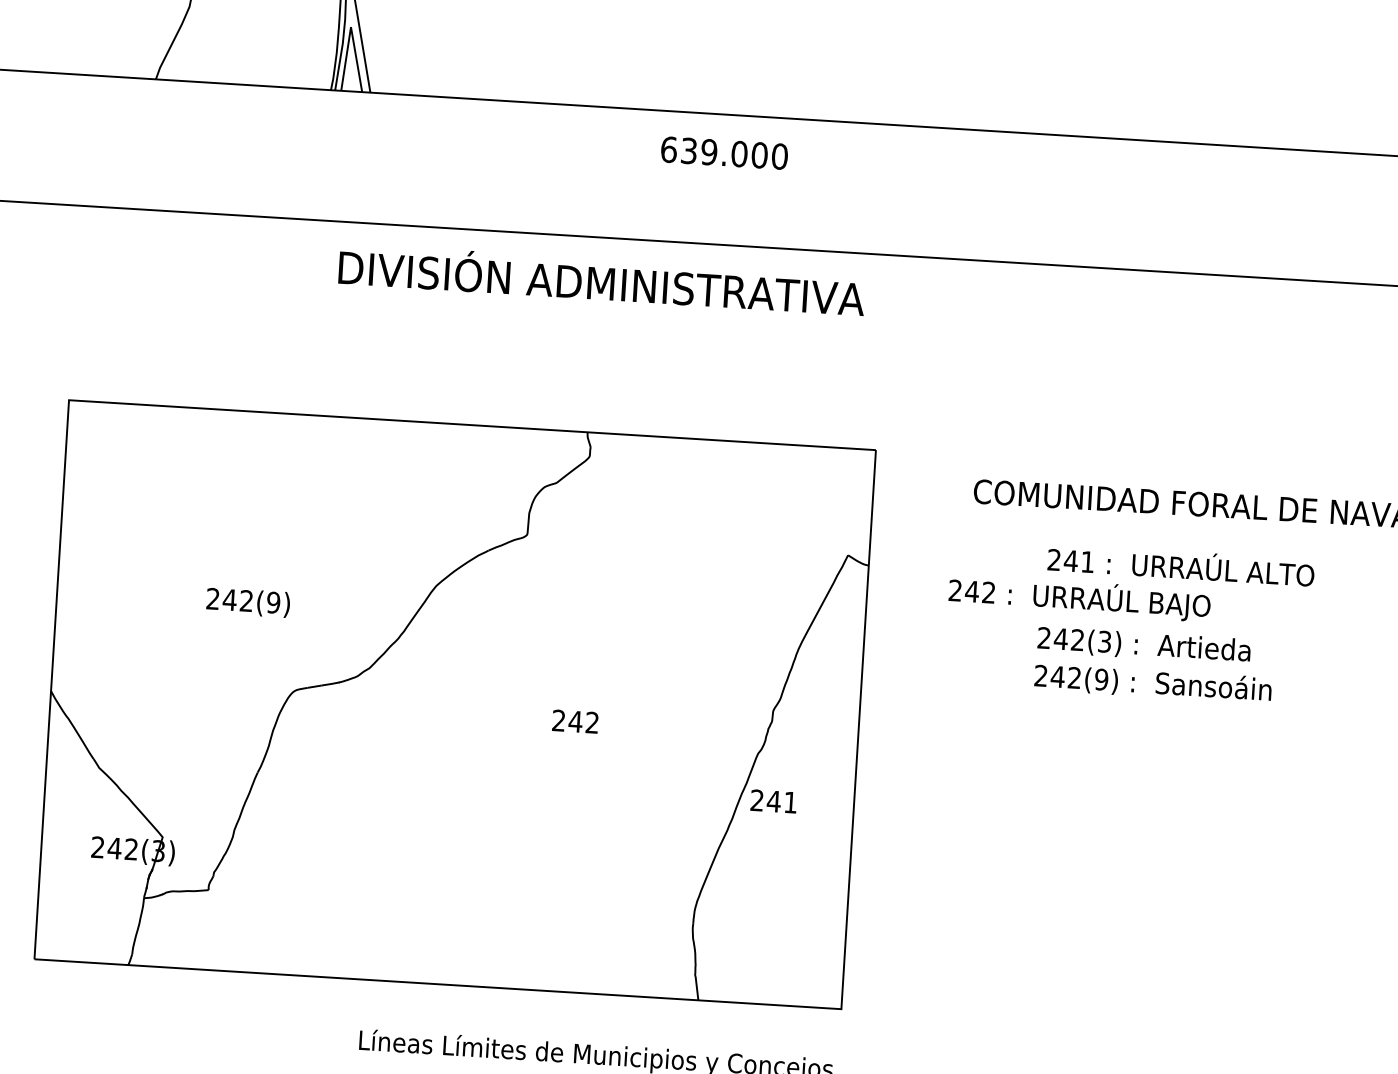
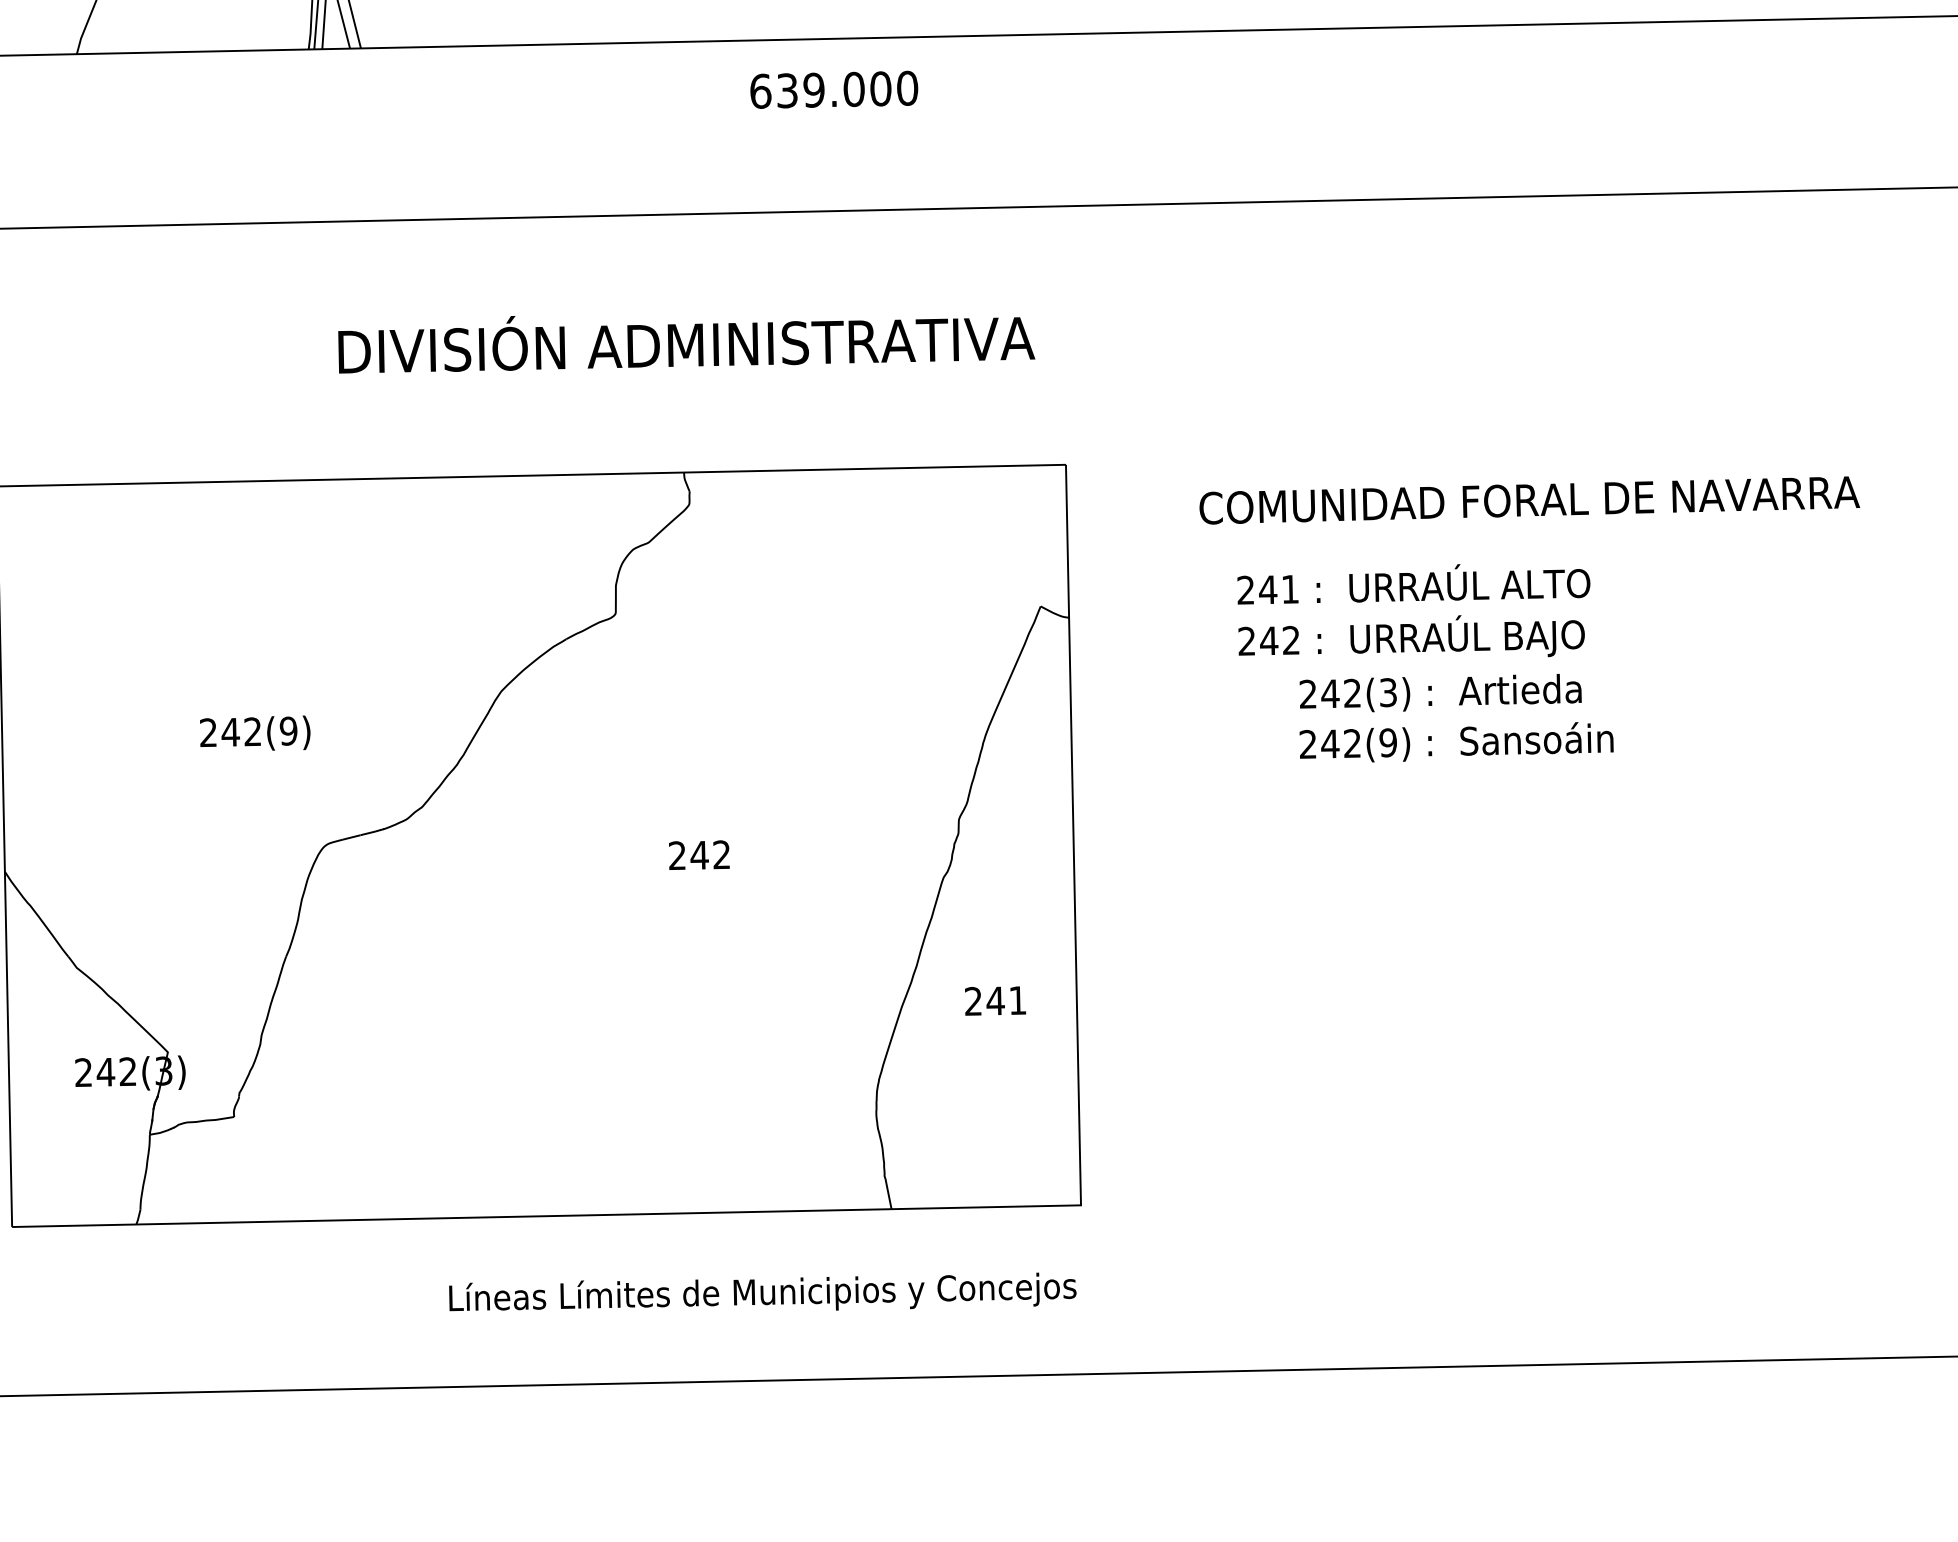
text: (601, 283) -> (686, 344), moved
text: (1180, 566) -> (1413, 584), moved
text: (1079, 597) -> (1411, 636), moved
text: (773, 801) -> (995, 1000), moved

